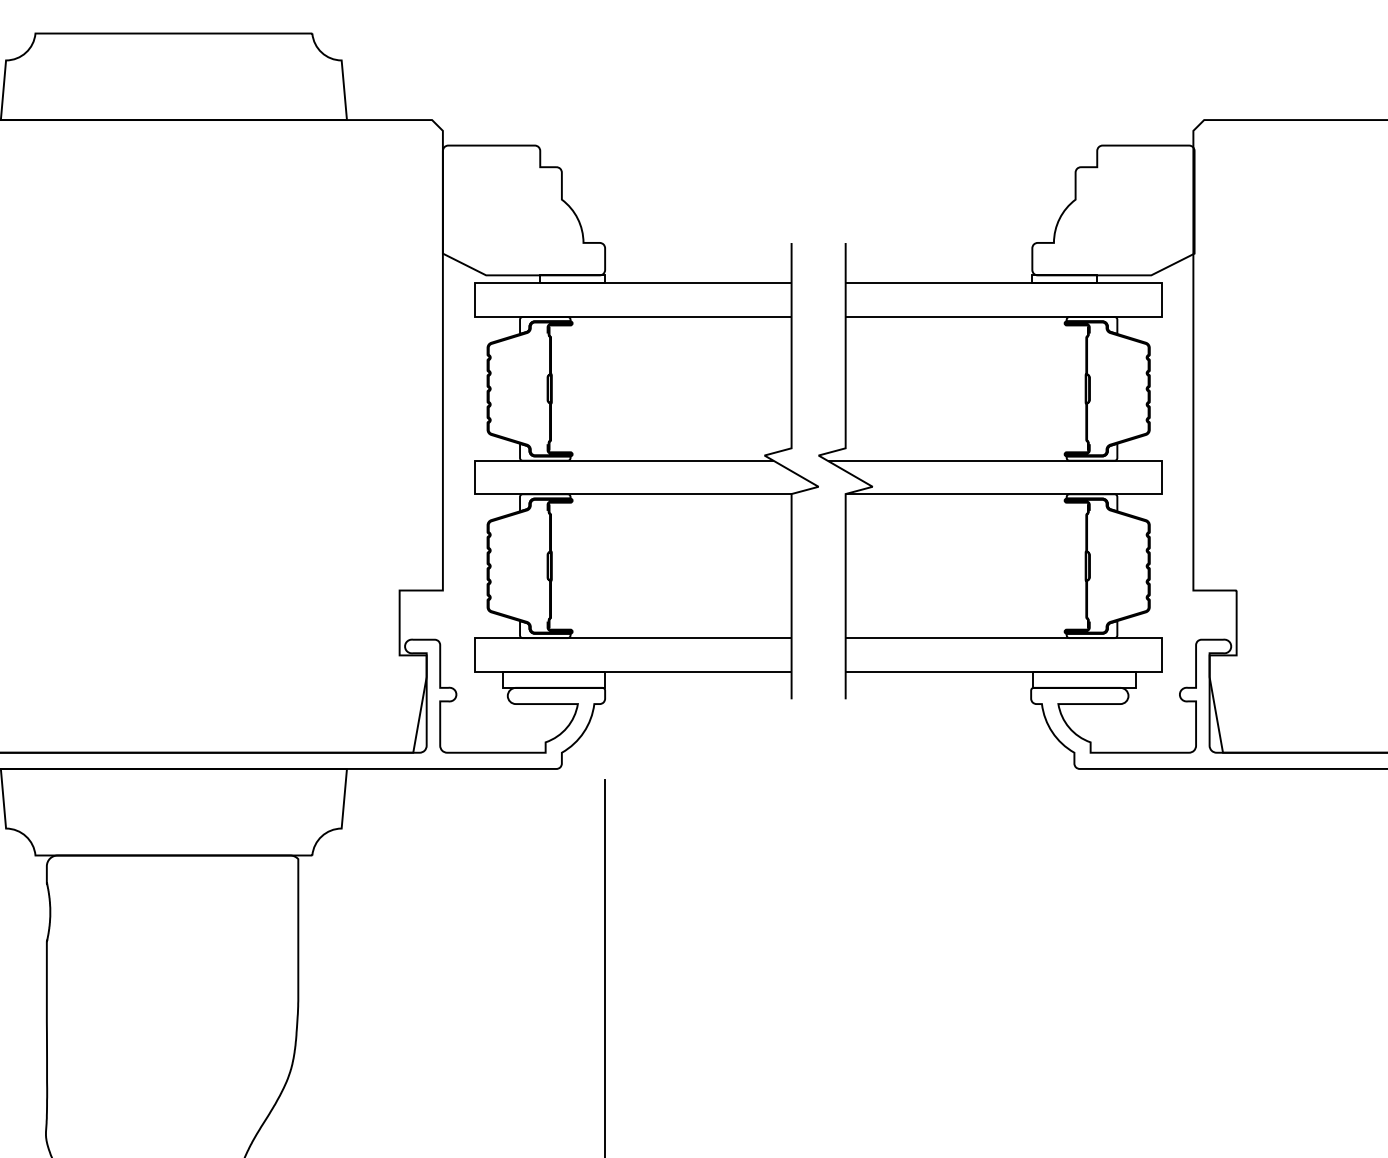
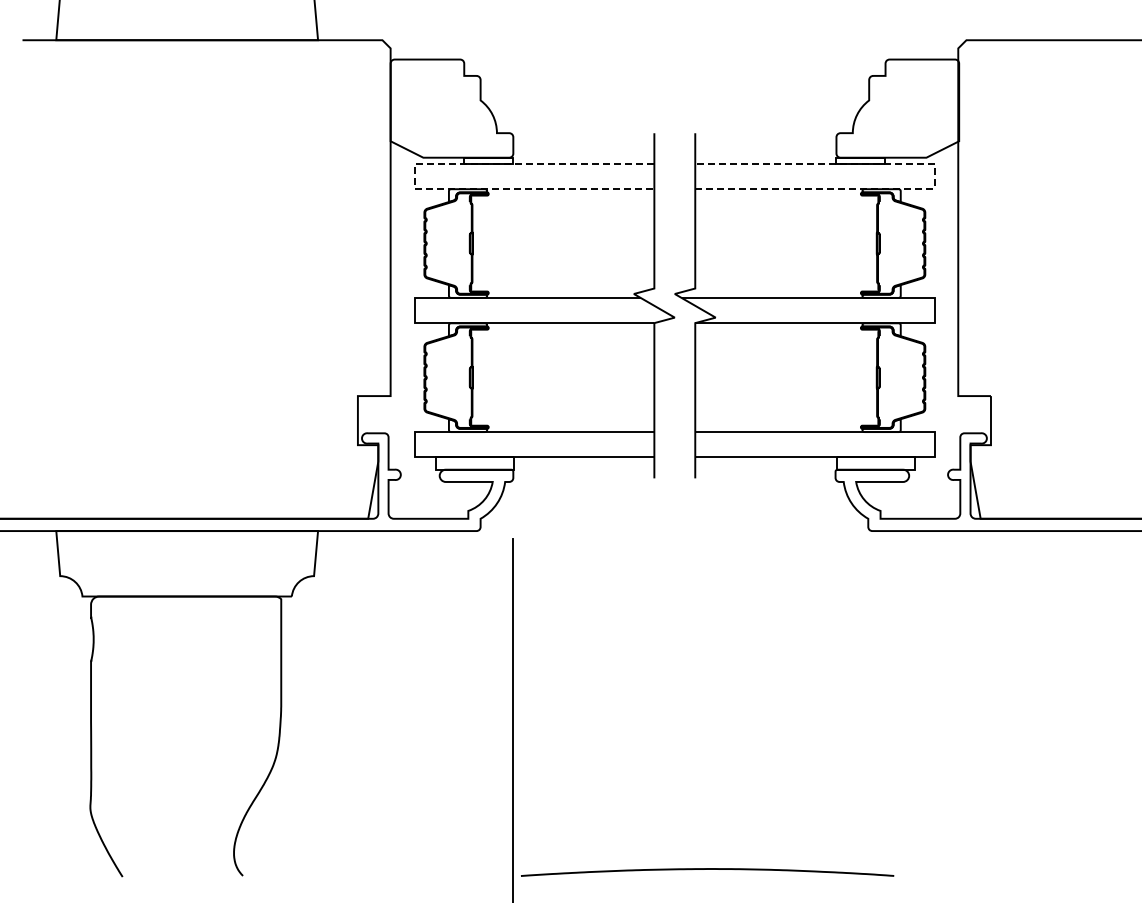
line: (475, 300) -> (415, 176), solid -> dashed
line: (1161, 300) -> (934, 176), solid -> dashed

